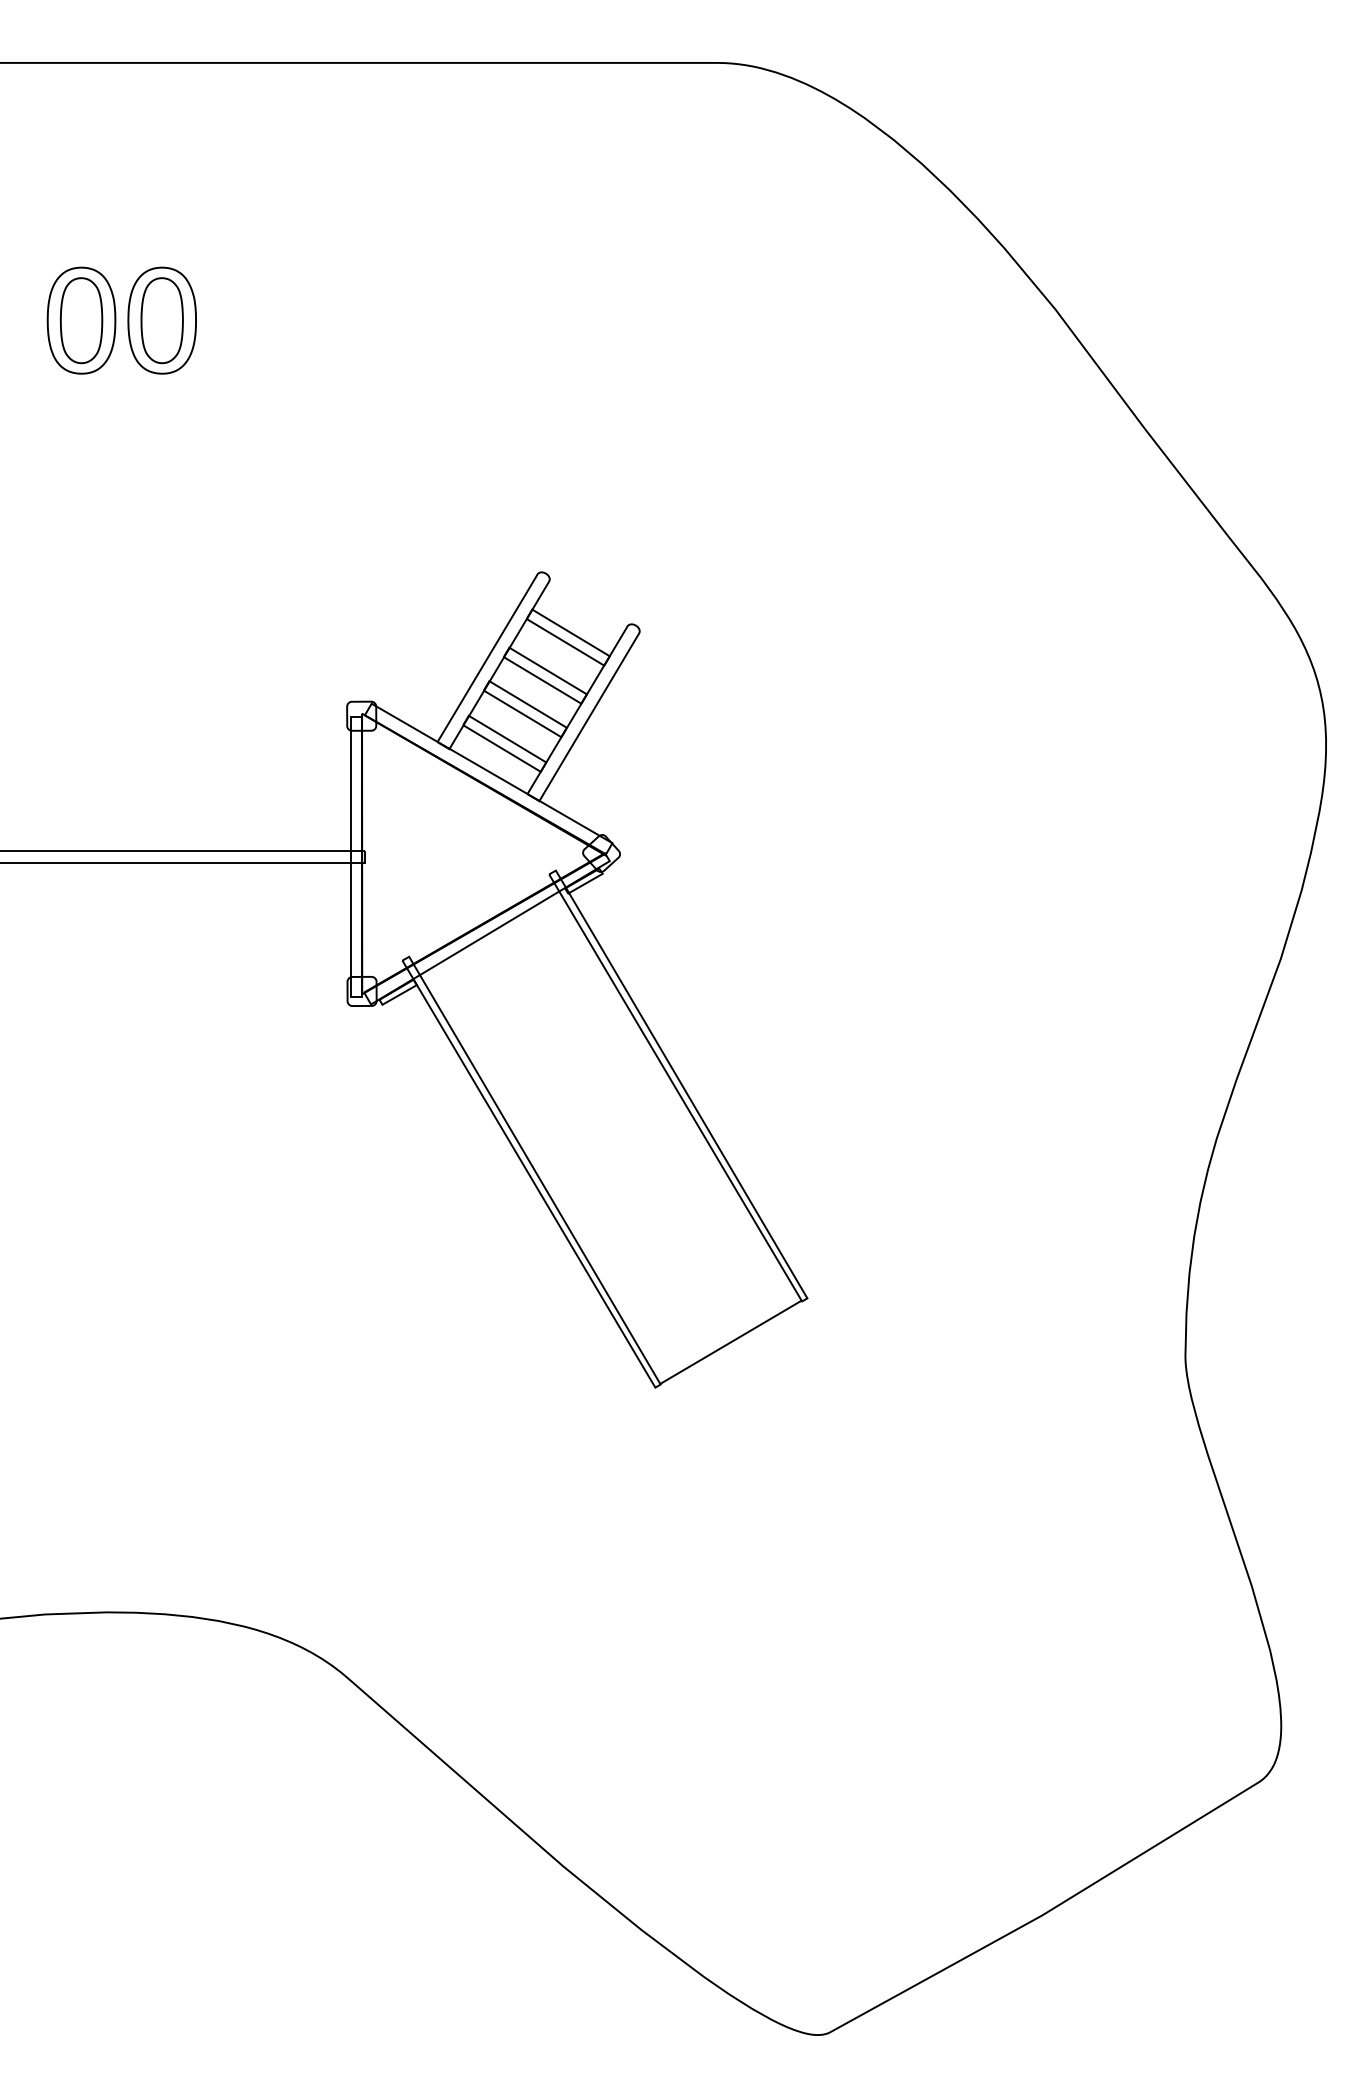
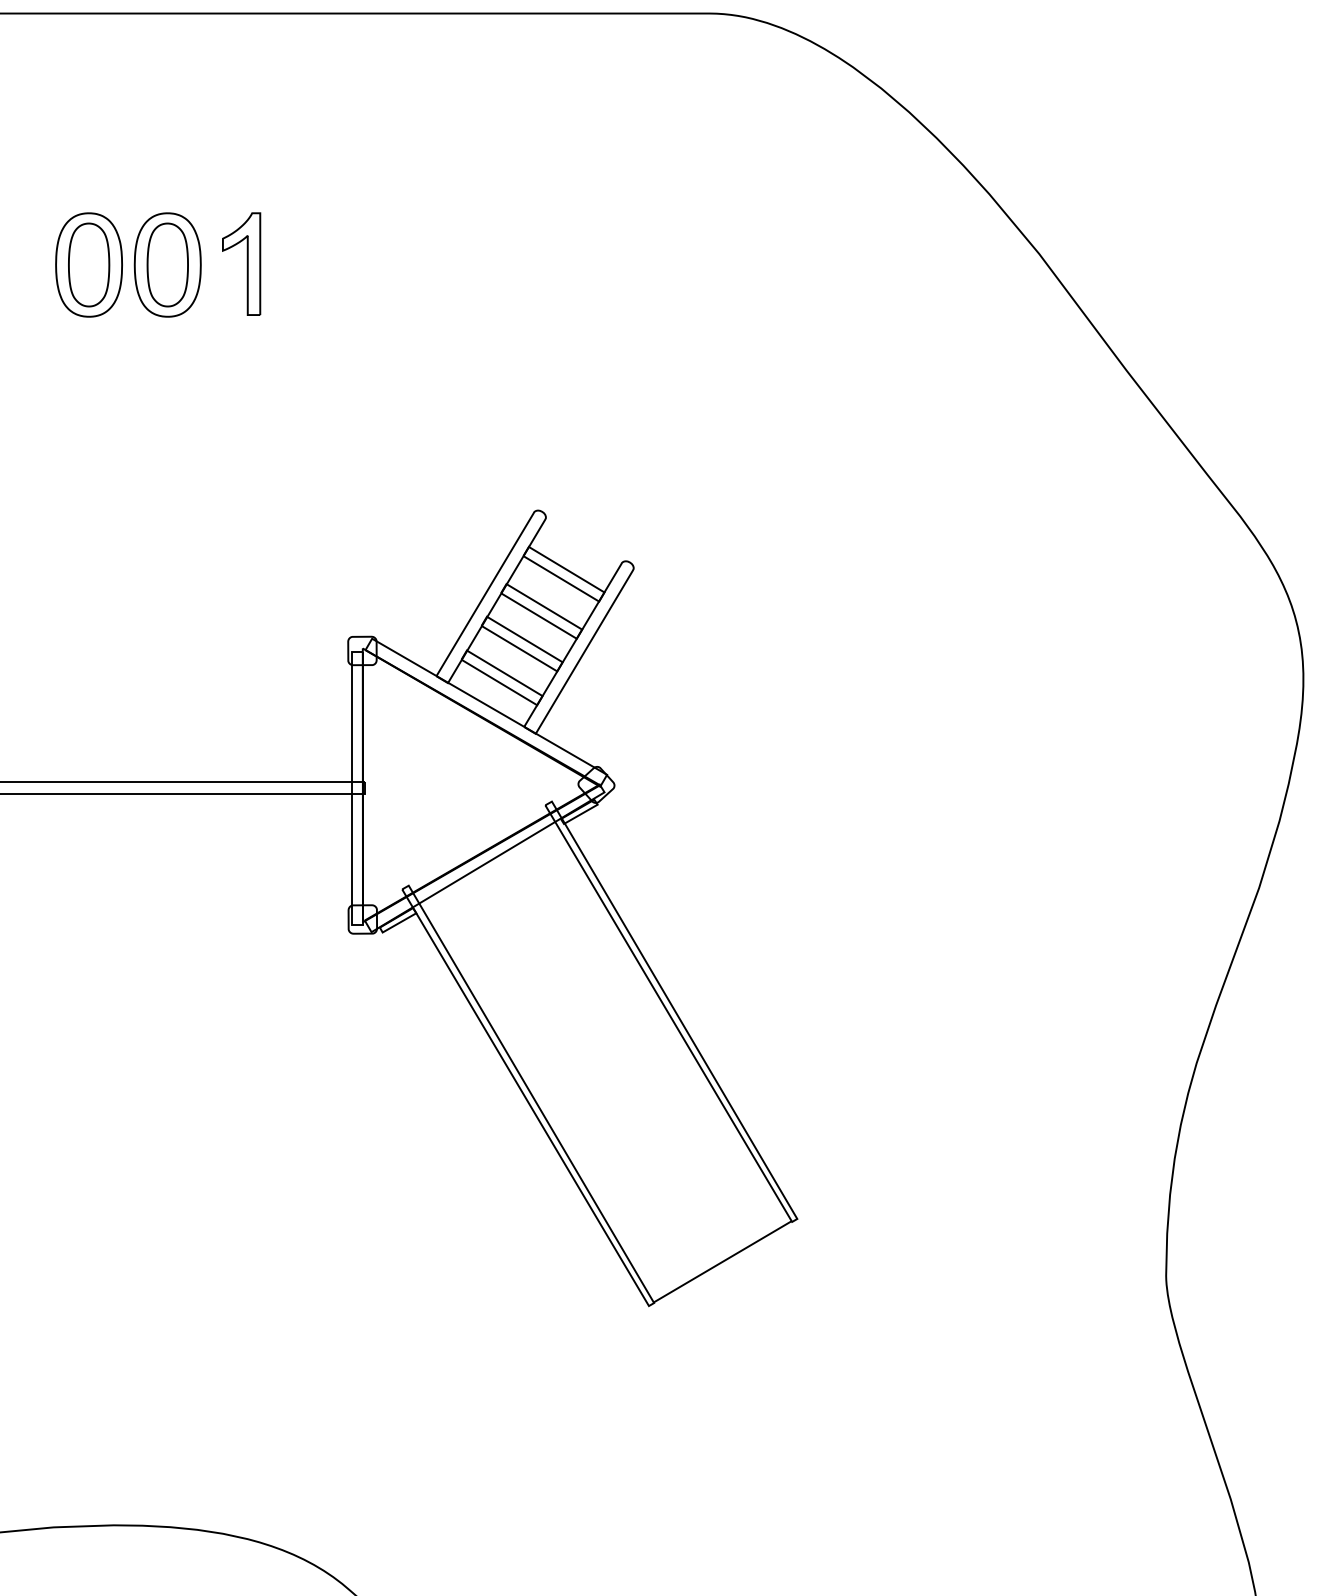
part: (237, 319) -> (241, 263), added

